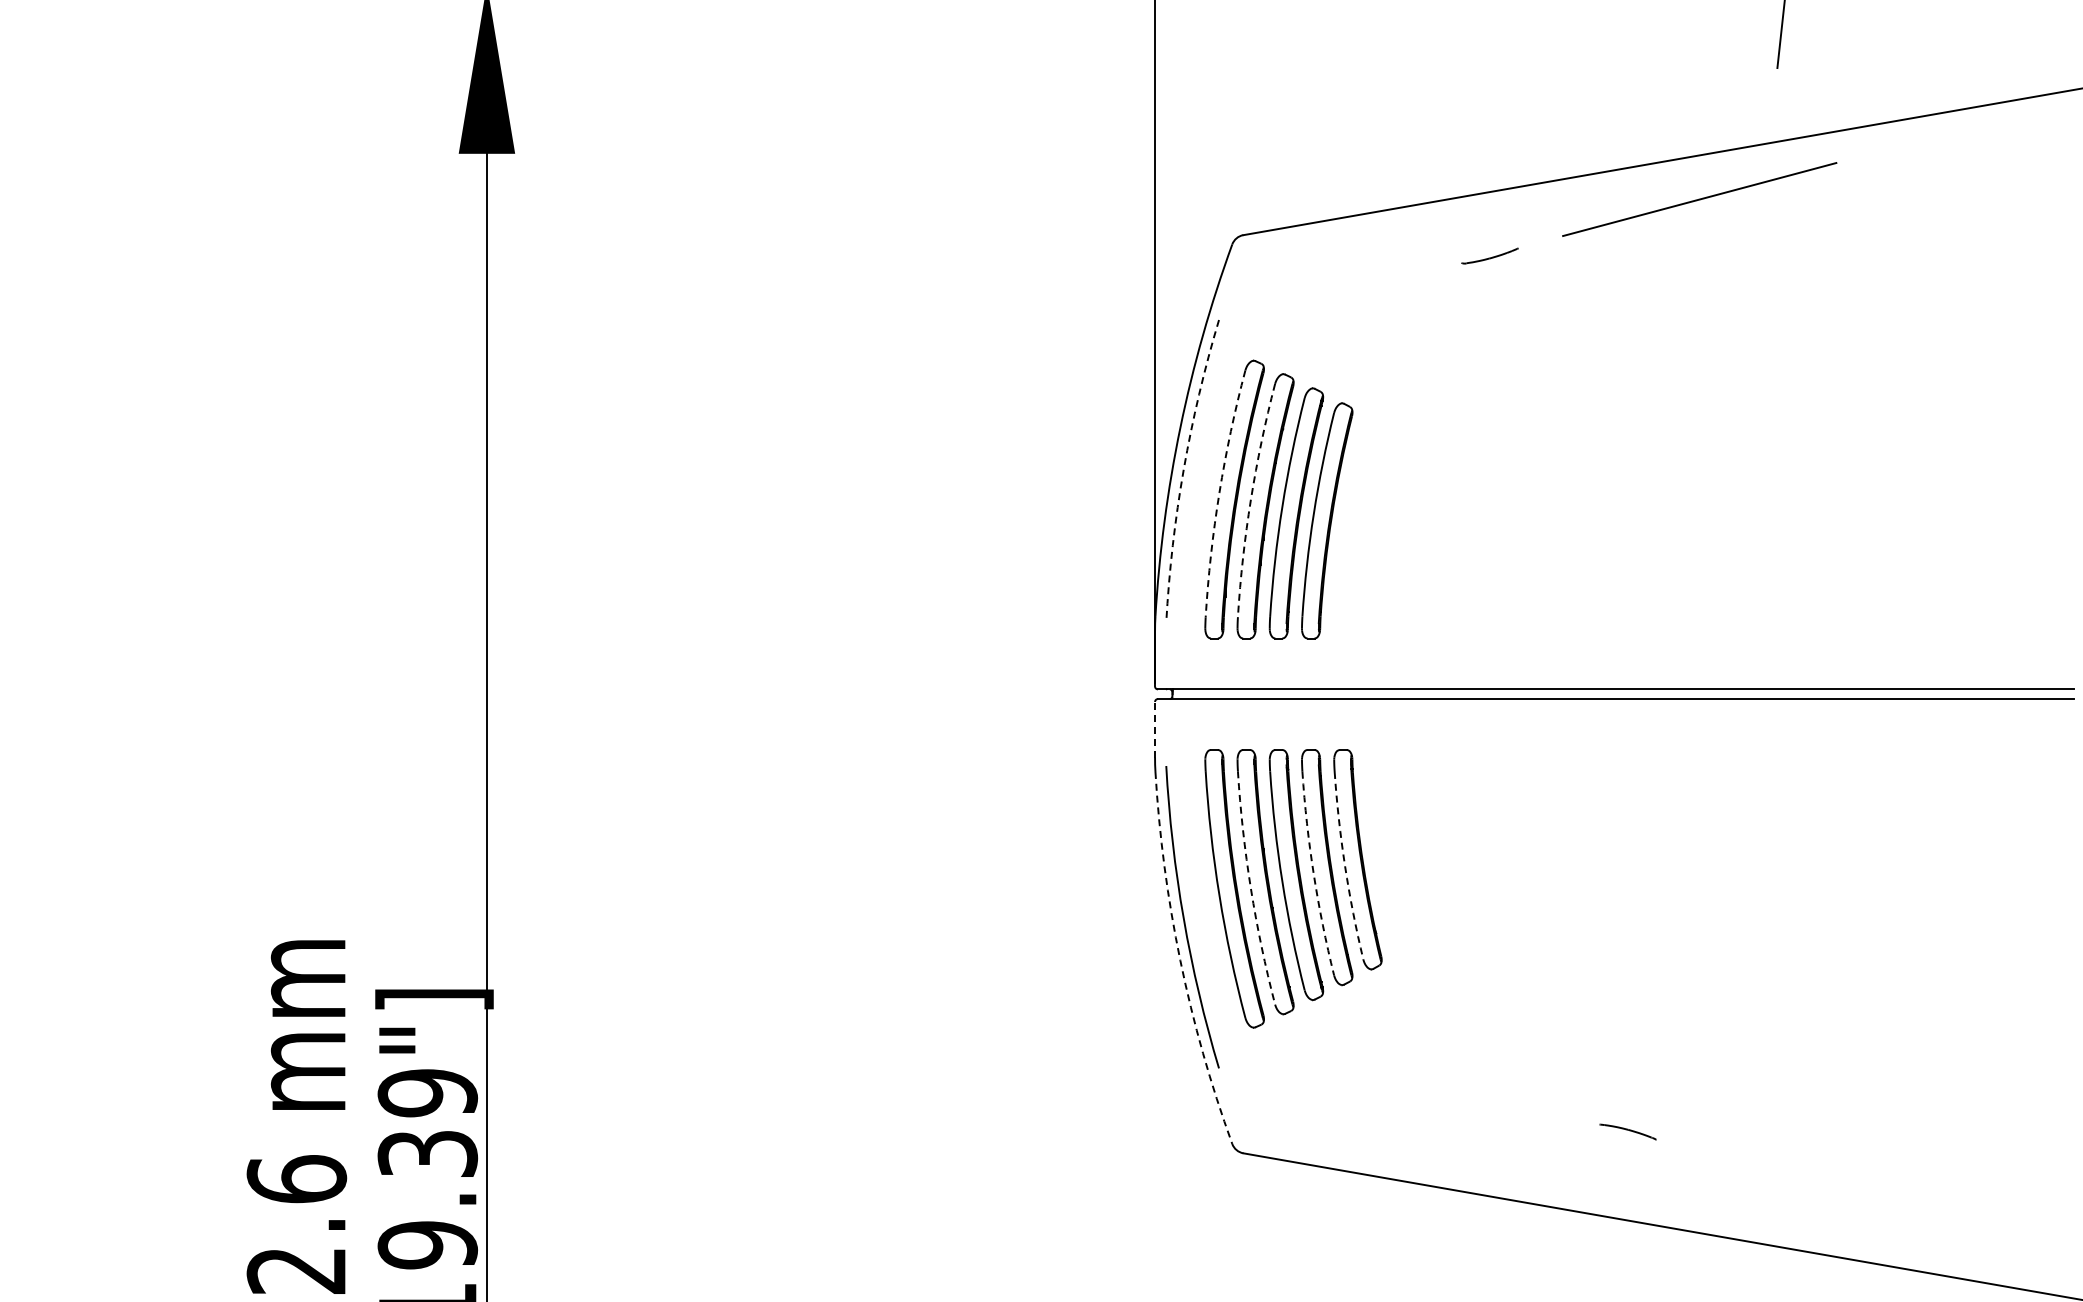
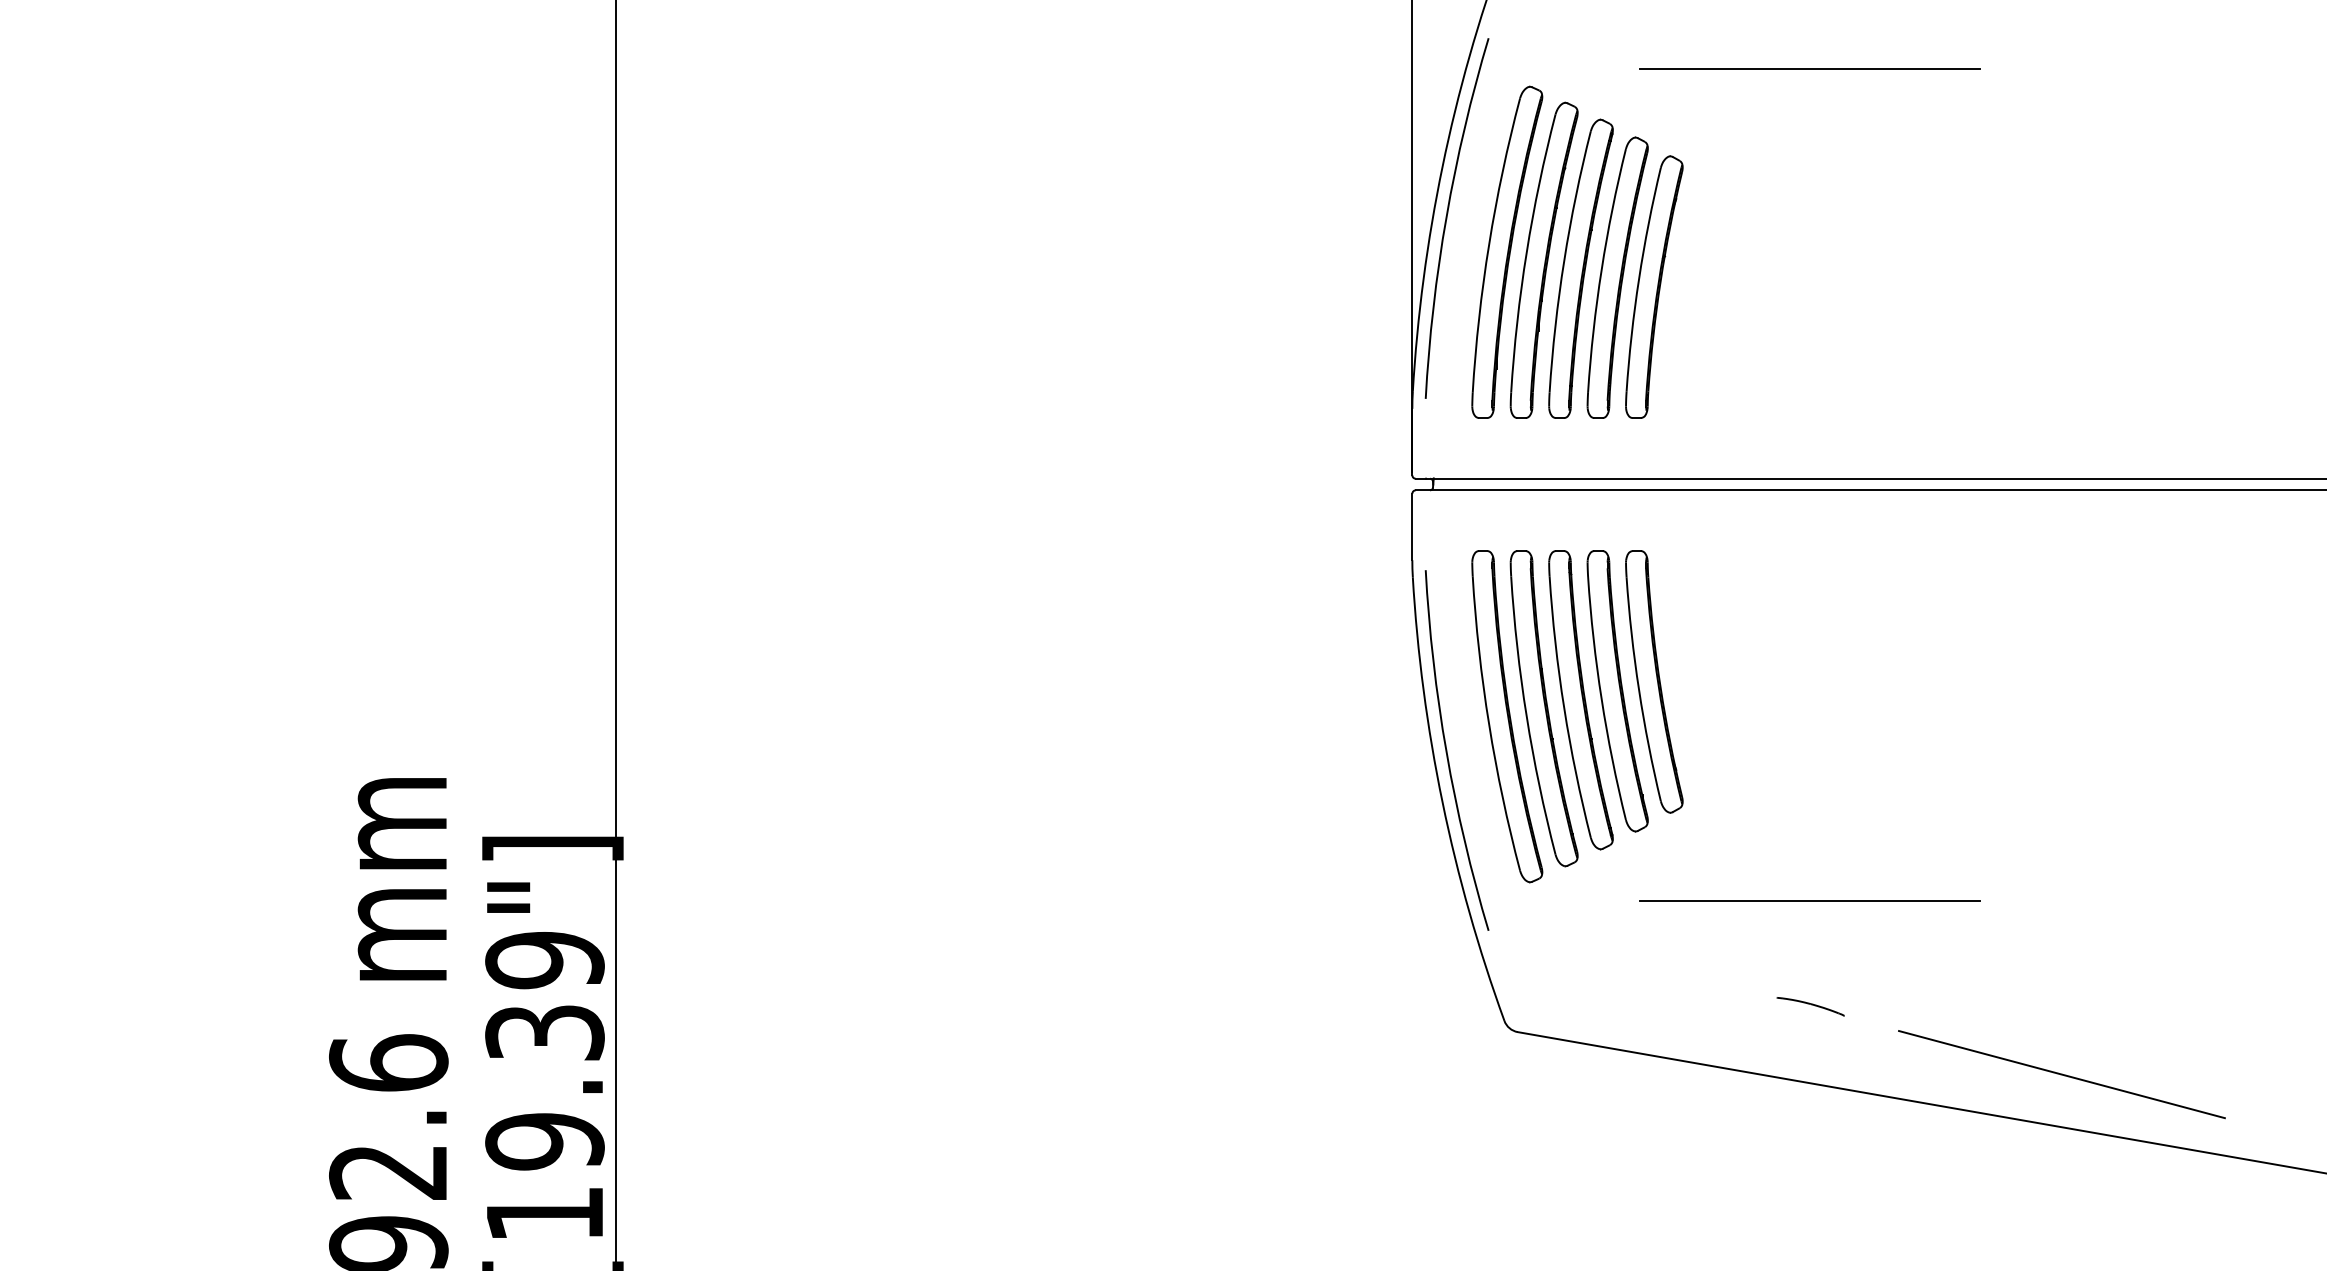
line: (1488, 345) -> (1810, 68), added
arc: (1183, 469) -> (1446, 216), dashed -> solid
arc: (1219, 492) -> (1489, 243), dashed -> solid
arc: (1250, 499) -> (1526, 252), dashed -> solid
part: (1357, 528) -> (1653, 286), added
line: (1155, 729) -> (1412, 526), dashed -> solid
arc: (1345, 866) -> (1639, 690), dashed -> solid
arc: (1313, 874) -> (1601, 699), dashed -> solid
arc: (1250, 888) -> (1526, 716), dashed -> solid
arc: (1180, 960) -> (1442, 802), dashed -> solid
line: (1488, 1043) -> (1810, 901), added
part: (1627, 1131) -> (1810, 1006), moved
line: (1699, 1188) -> (2061, 1074), added

